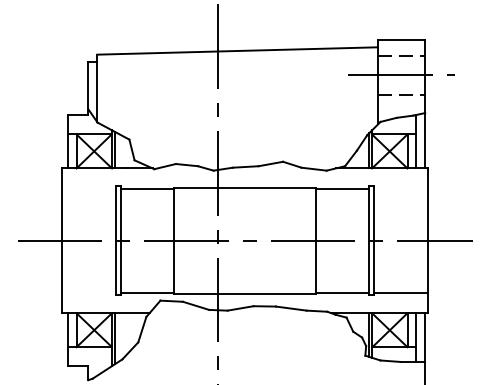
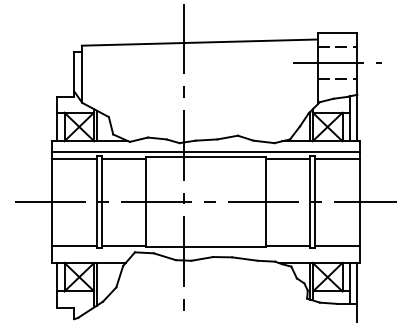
line: (244, 180) -> (205, 151), added
line: (88, 189) -> (74, 158), added
line: (401, 189) -> (337, 158), added
line: (88, 292) -> (74, 245), added

